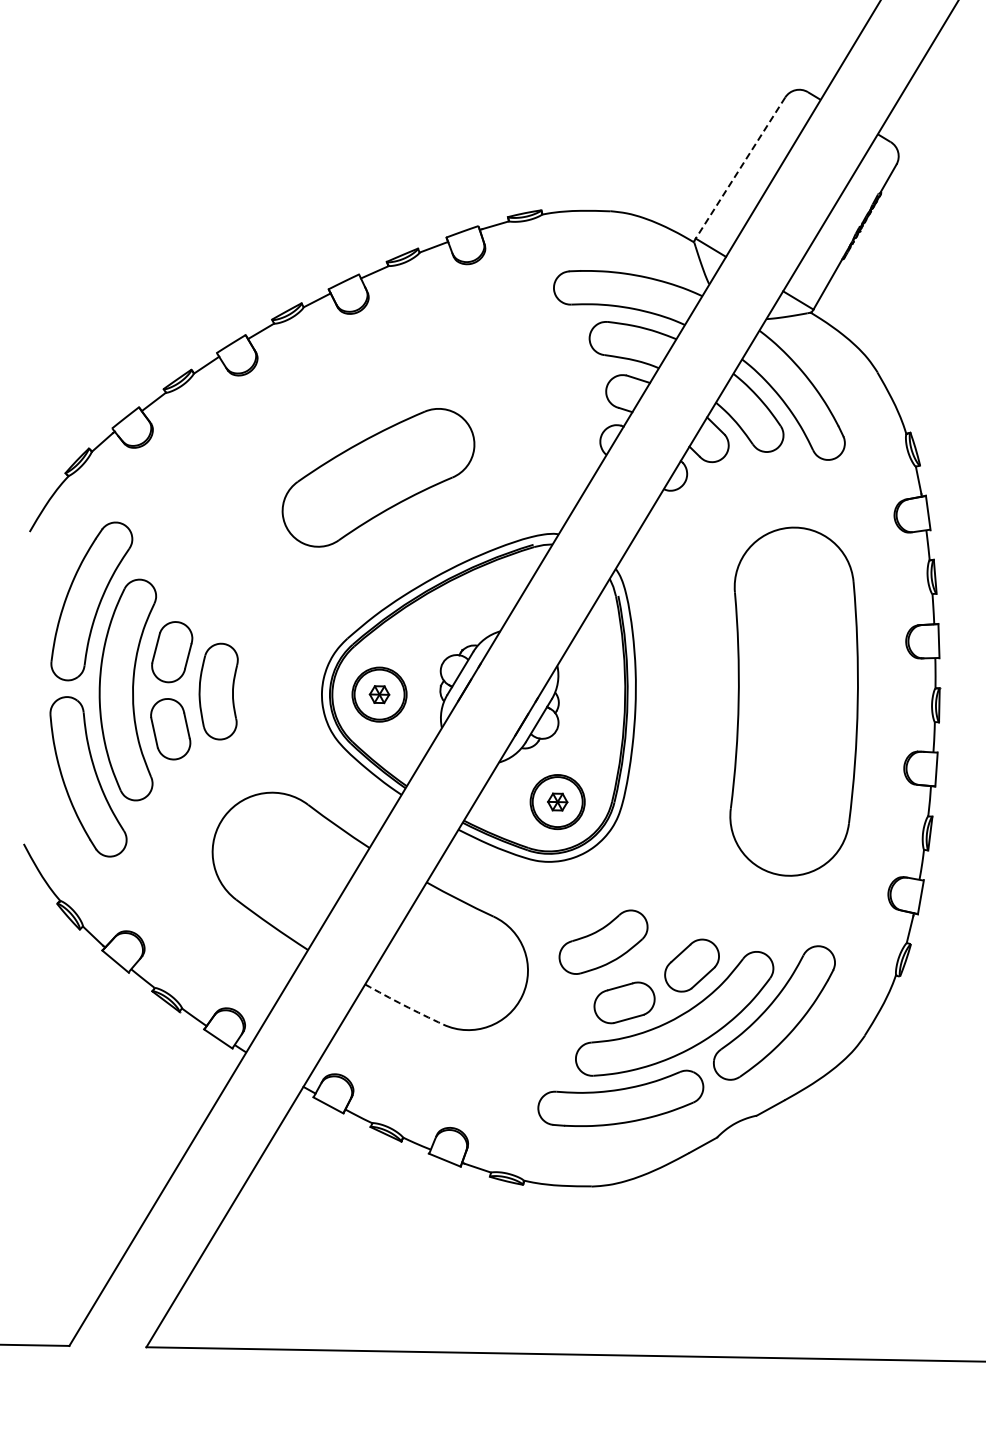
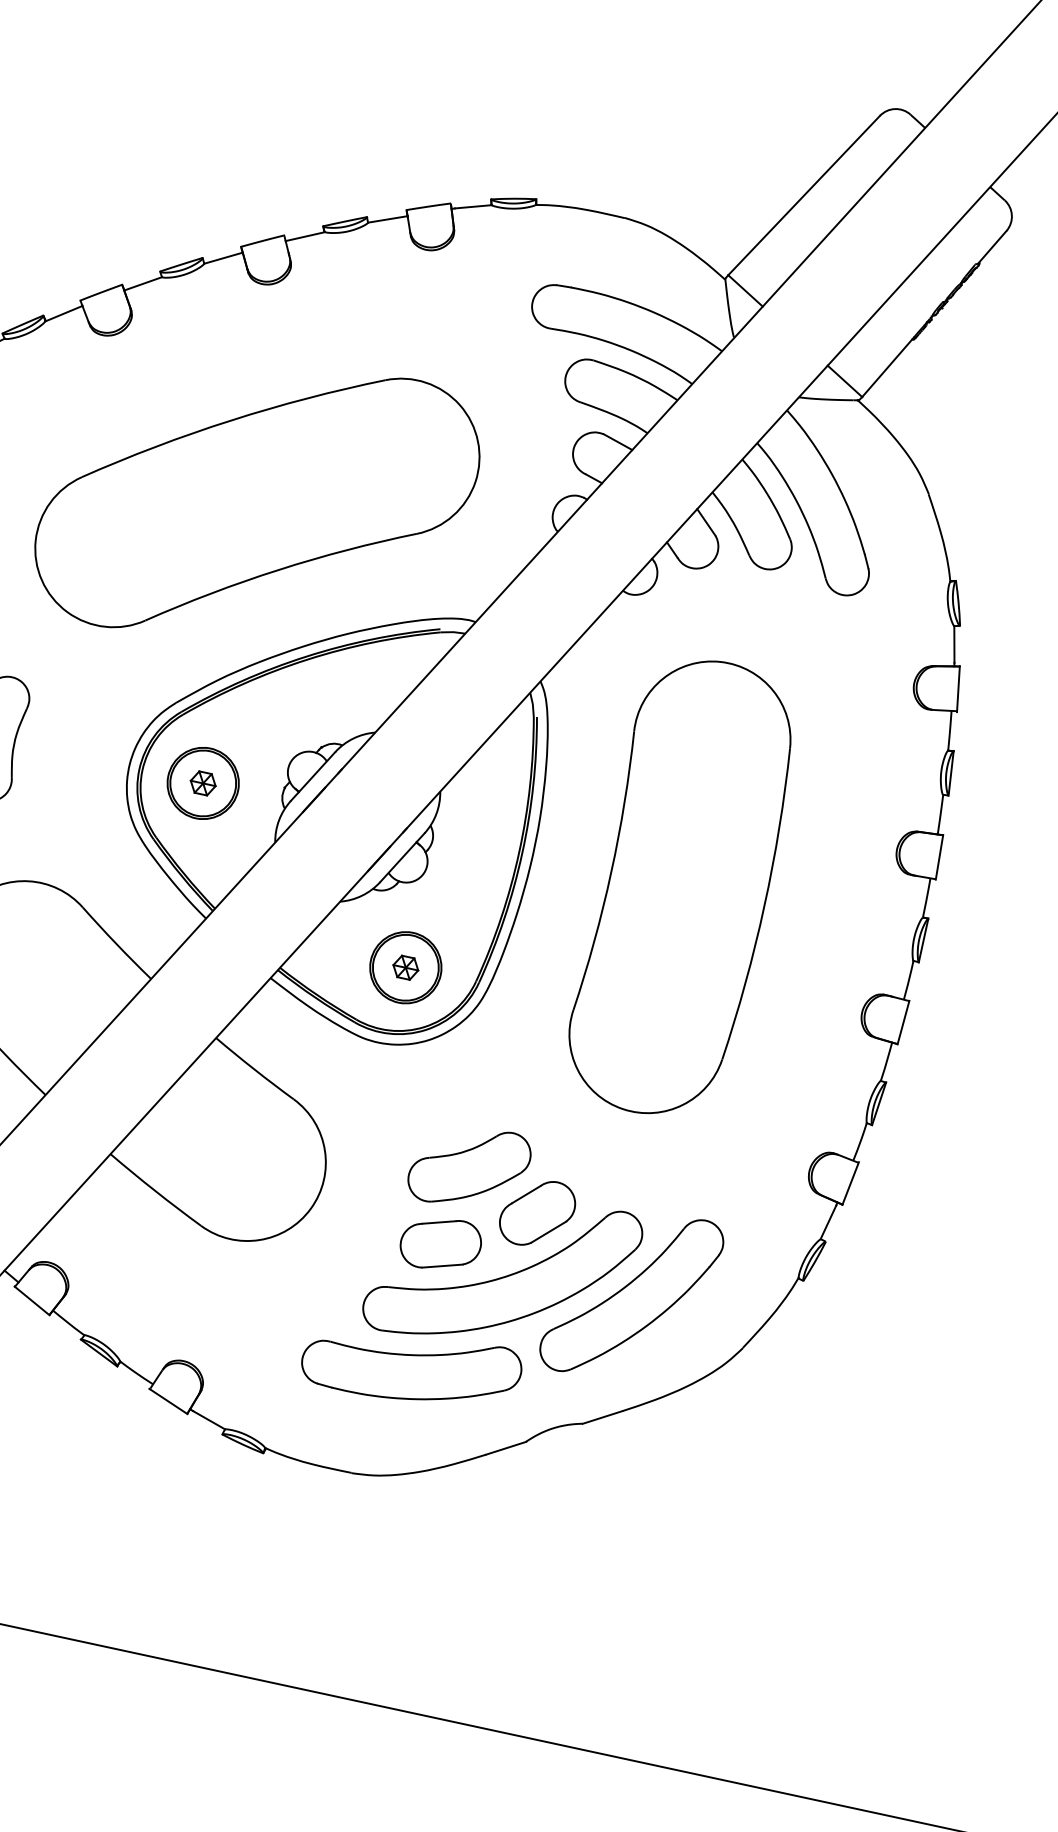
line: (740, 168) -> (804, 196), dashed -> solid
part: (378, 477) -> (257, 502), size x1.67
part: (793, 701) -> (681, 887), moved
part: (603, 941) -> (469, 1166), moved
arc: (403, 1005) -> (154, 1191), dashed -> solid

